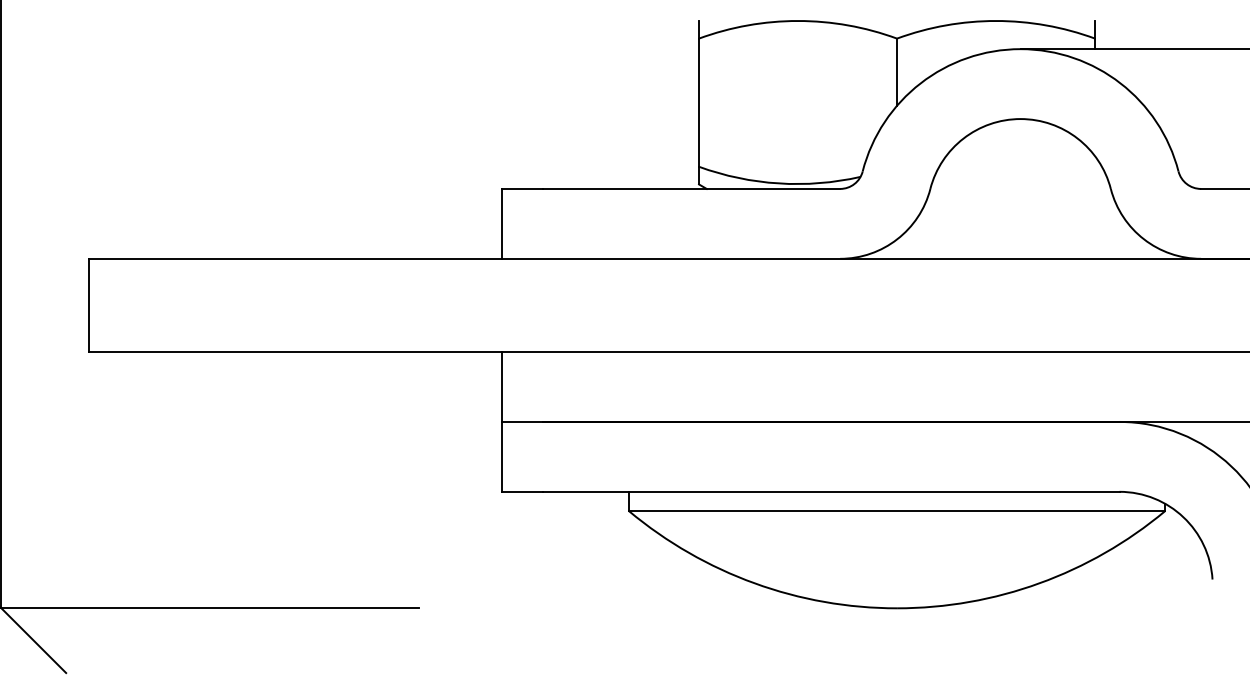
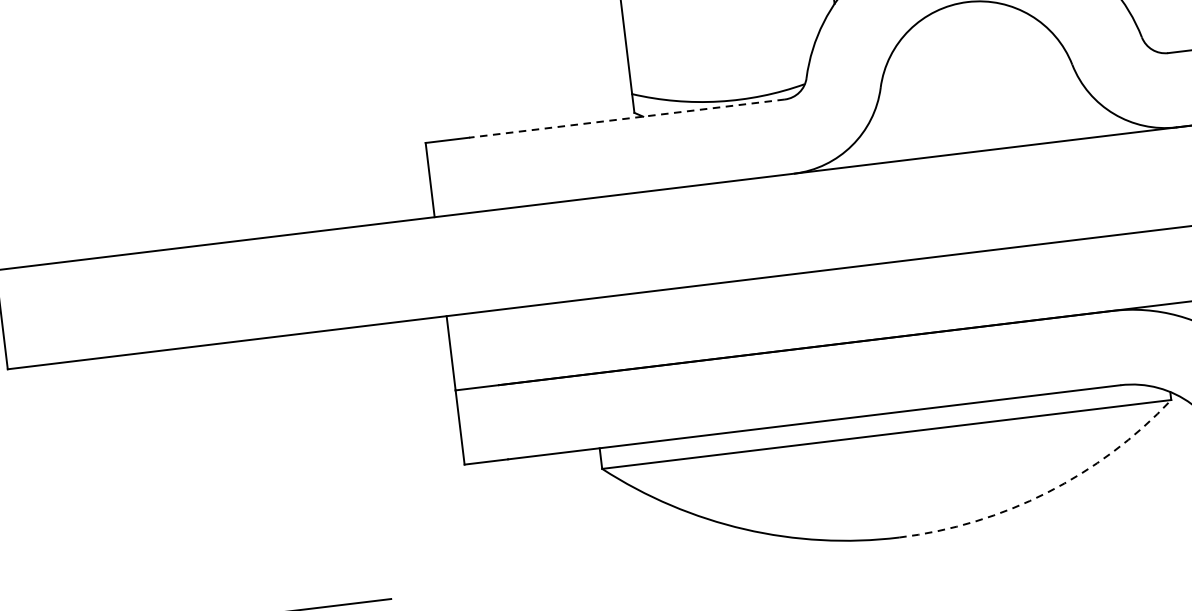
line: (691, 188) -> (626, 118), solid -> dashed
arc: (1039, 583) -> (1047, 492), solid -> dashed

